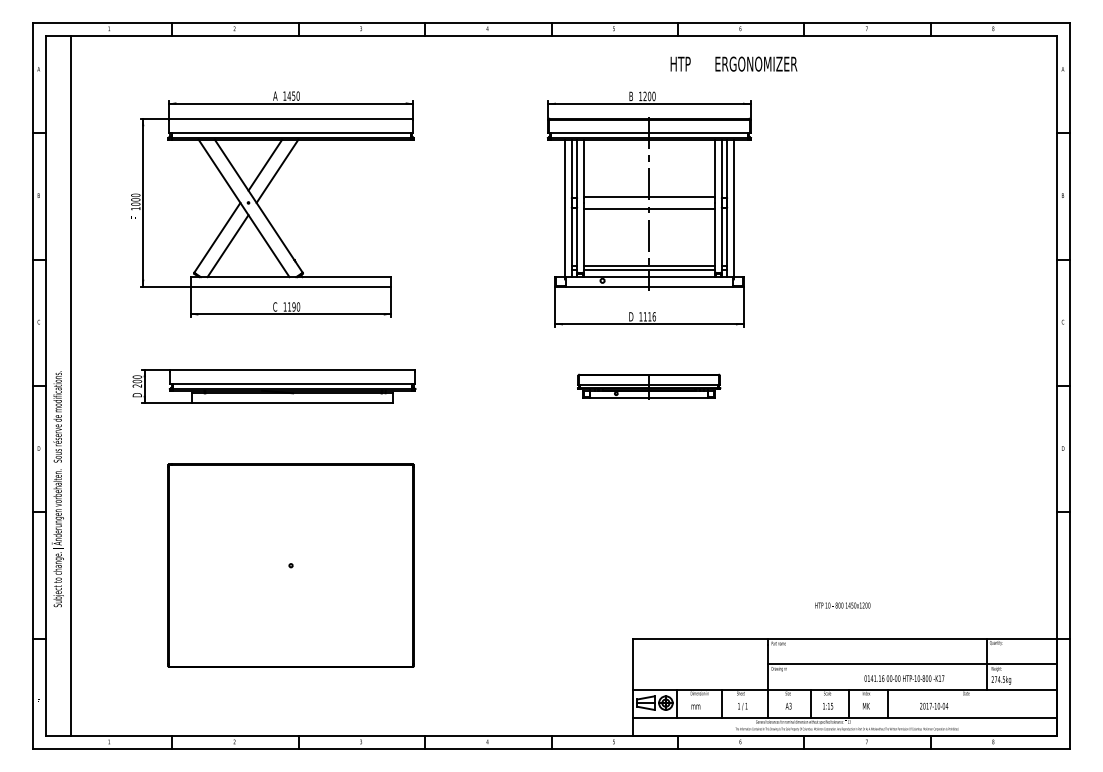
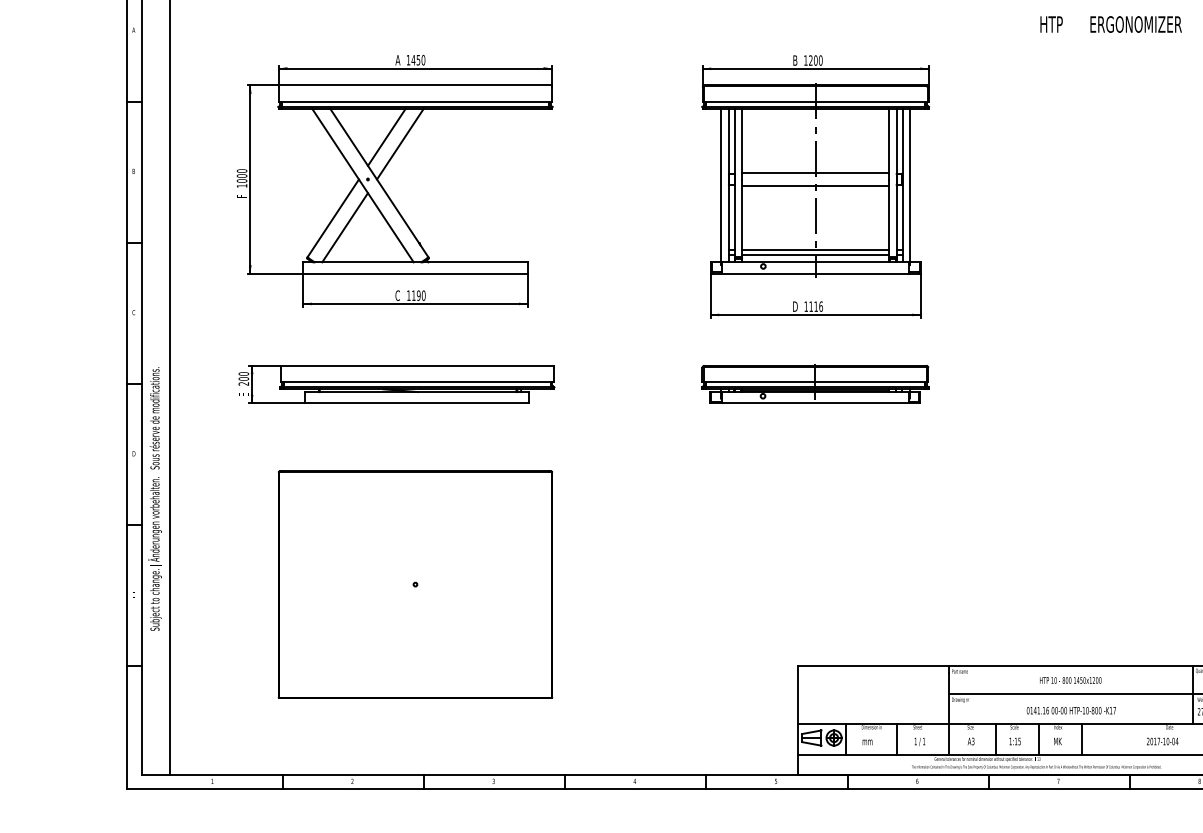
text: (733, 63) -> (1110, 23), moved
part: (648, 385) -> (814, 383), size x1.43
text: (136, 395) -> (242, 394), D -> E
text: (842, 605) -> (1070, 680), moved
text: (904, 678) -> (1071, 710), moved
text: (934, 706) -> (1163, 741), moved

